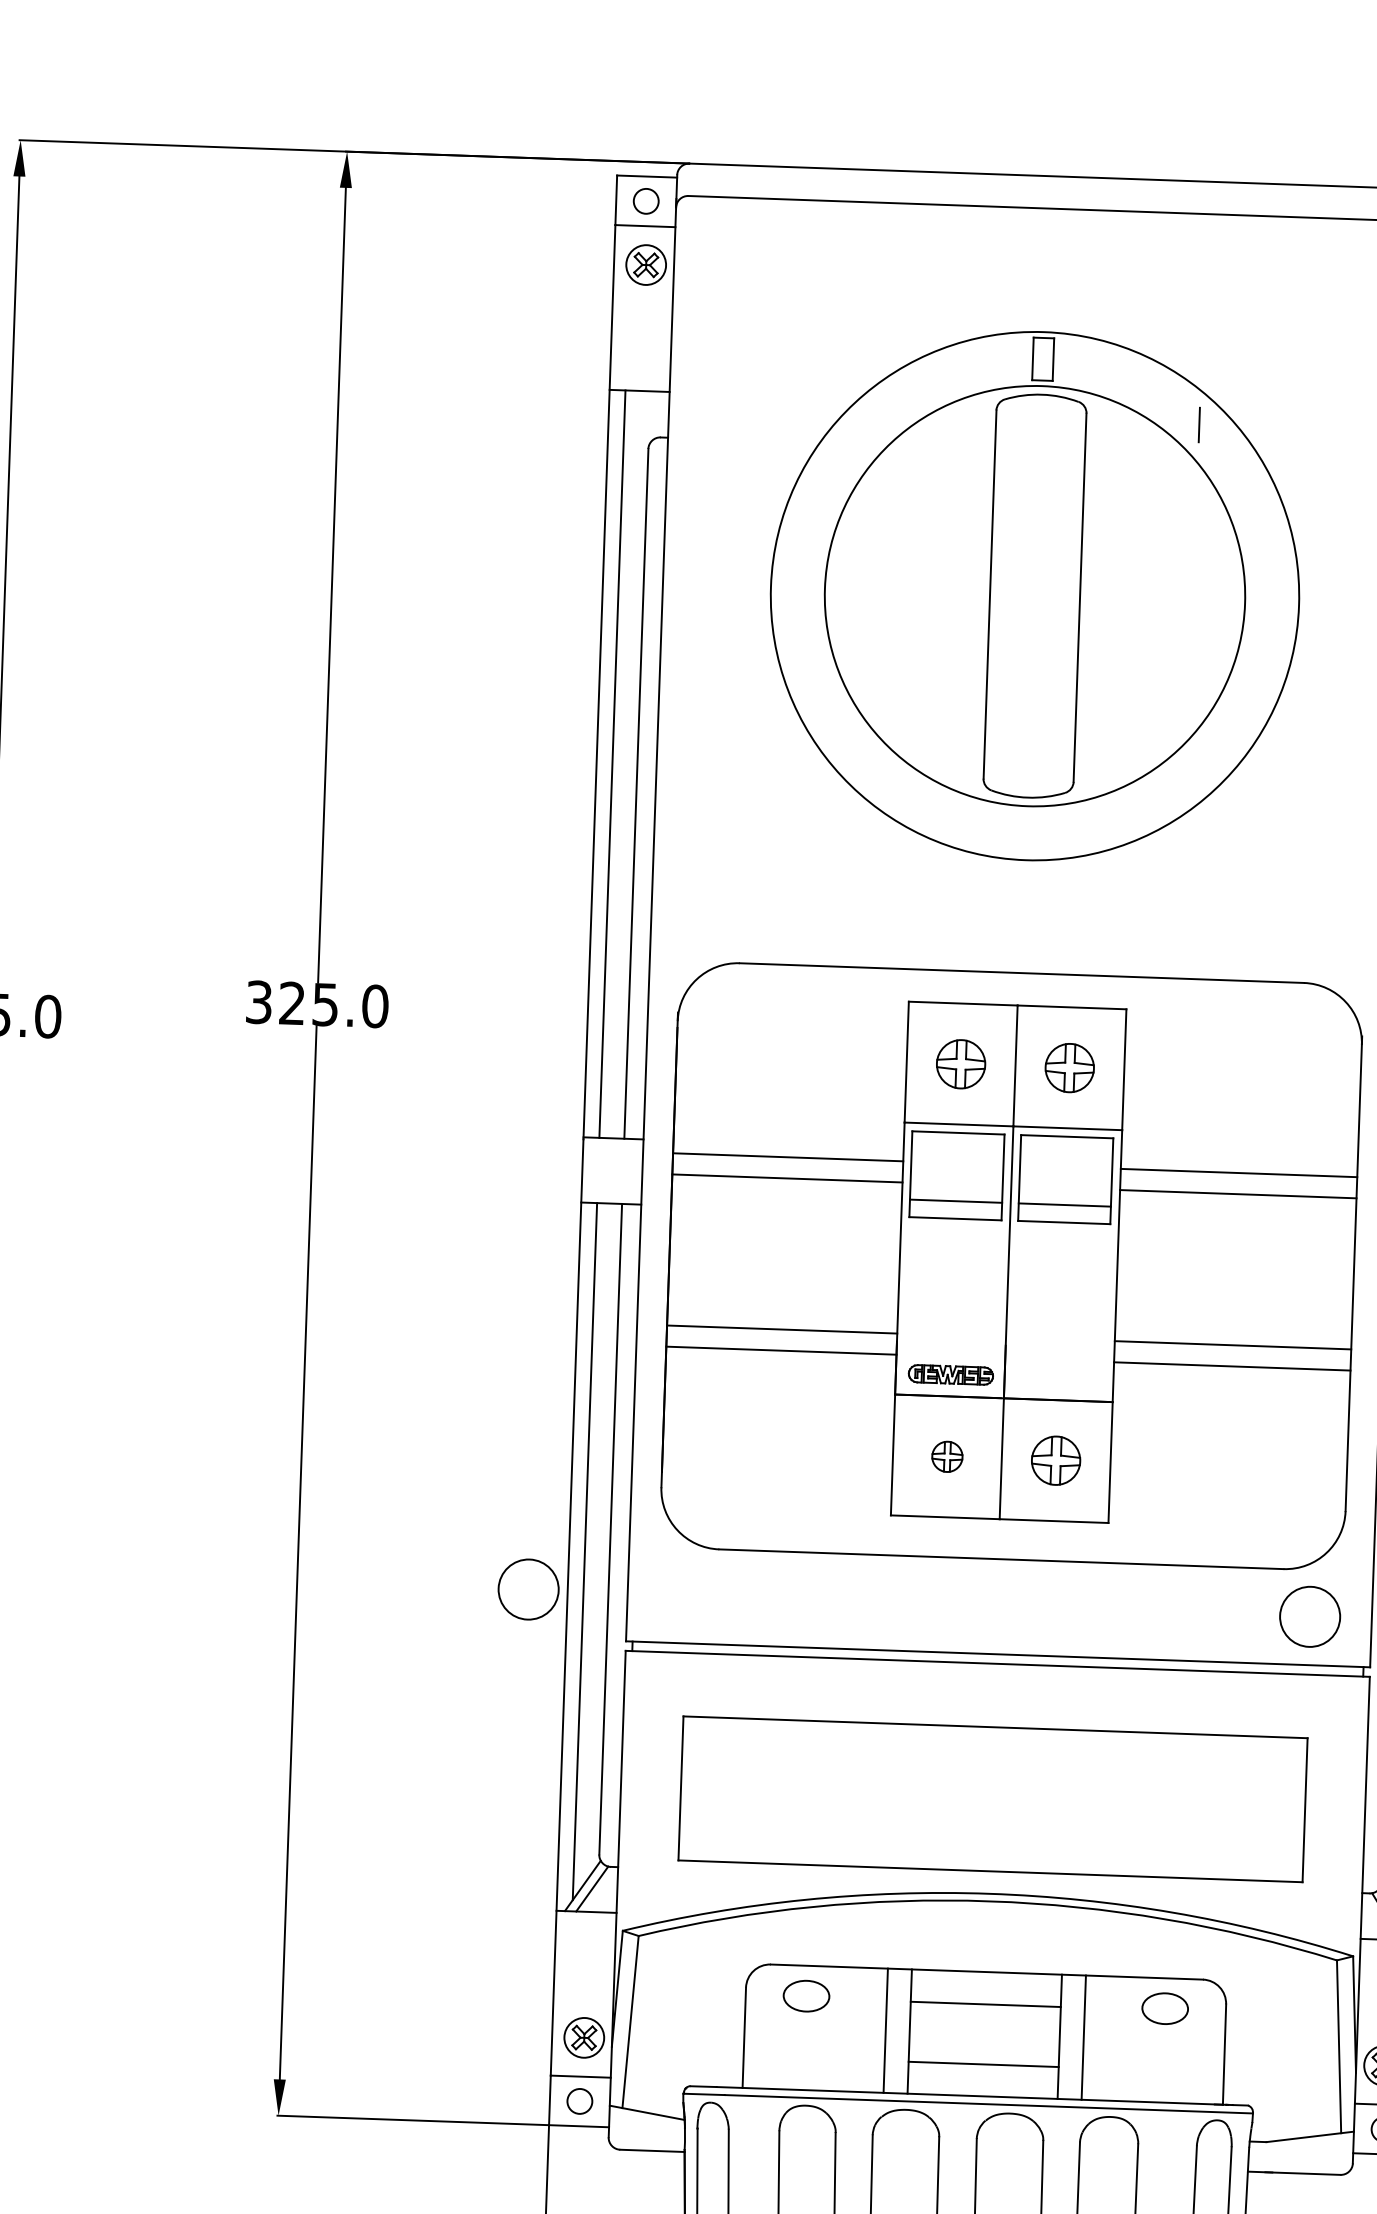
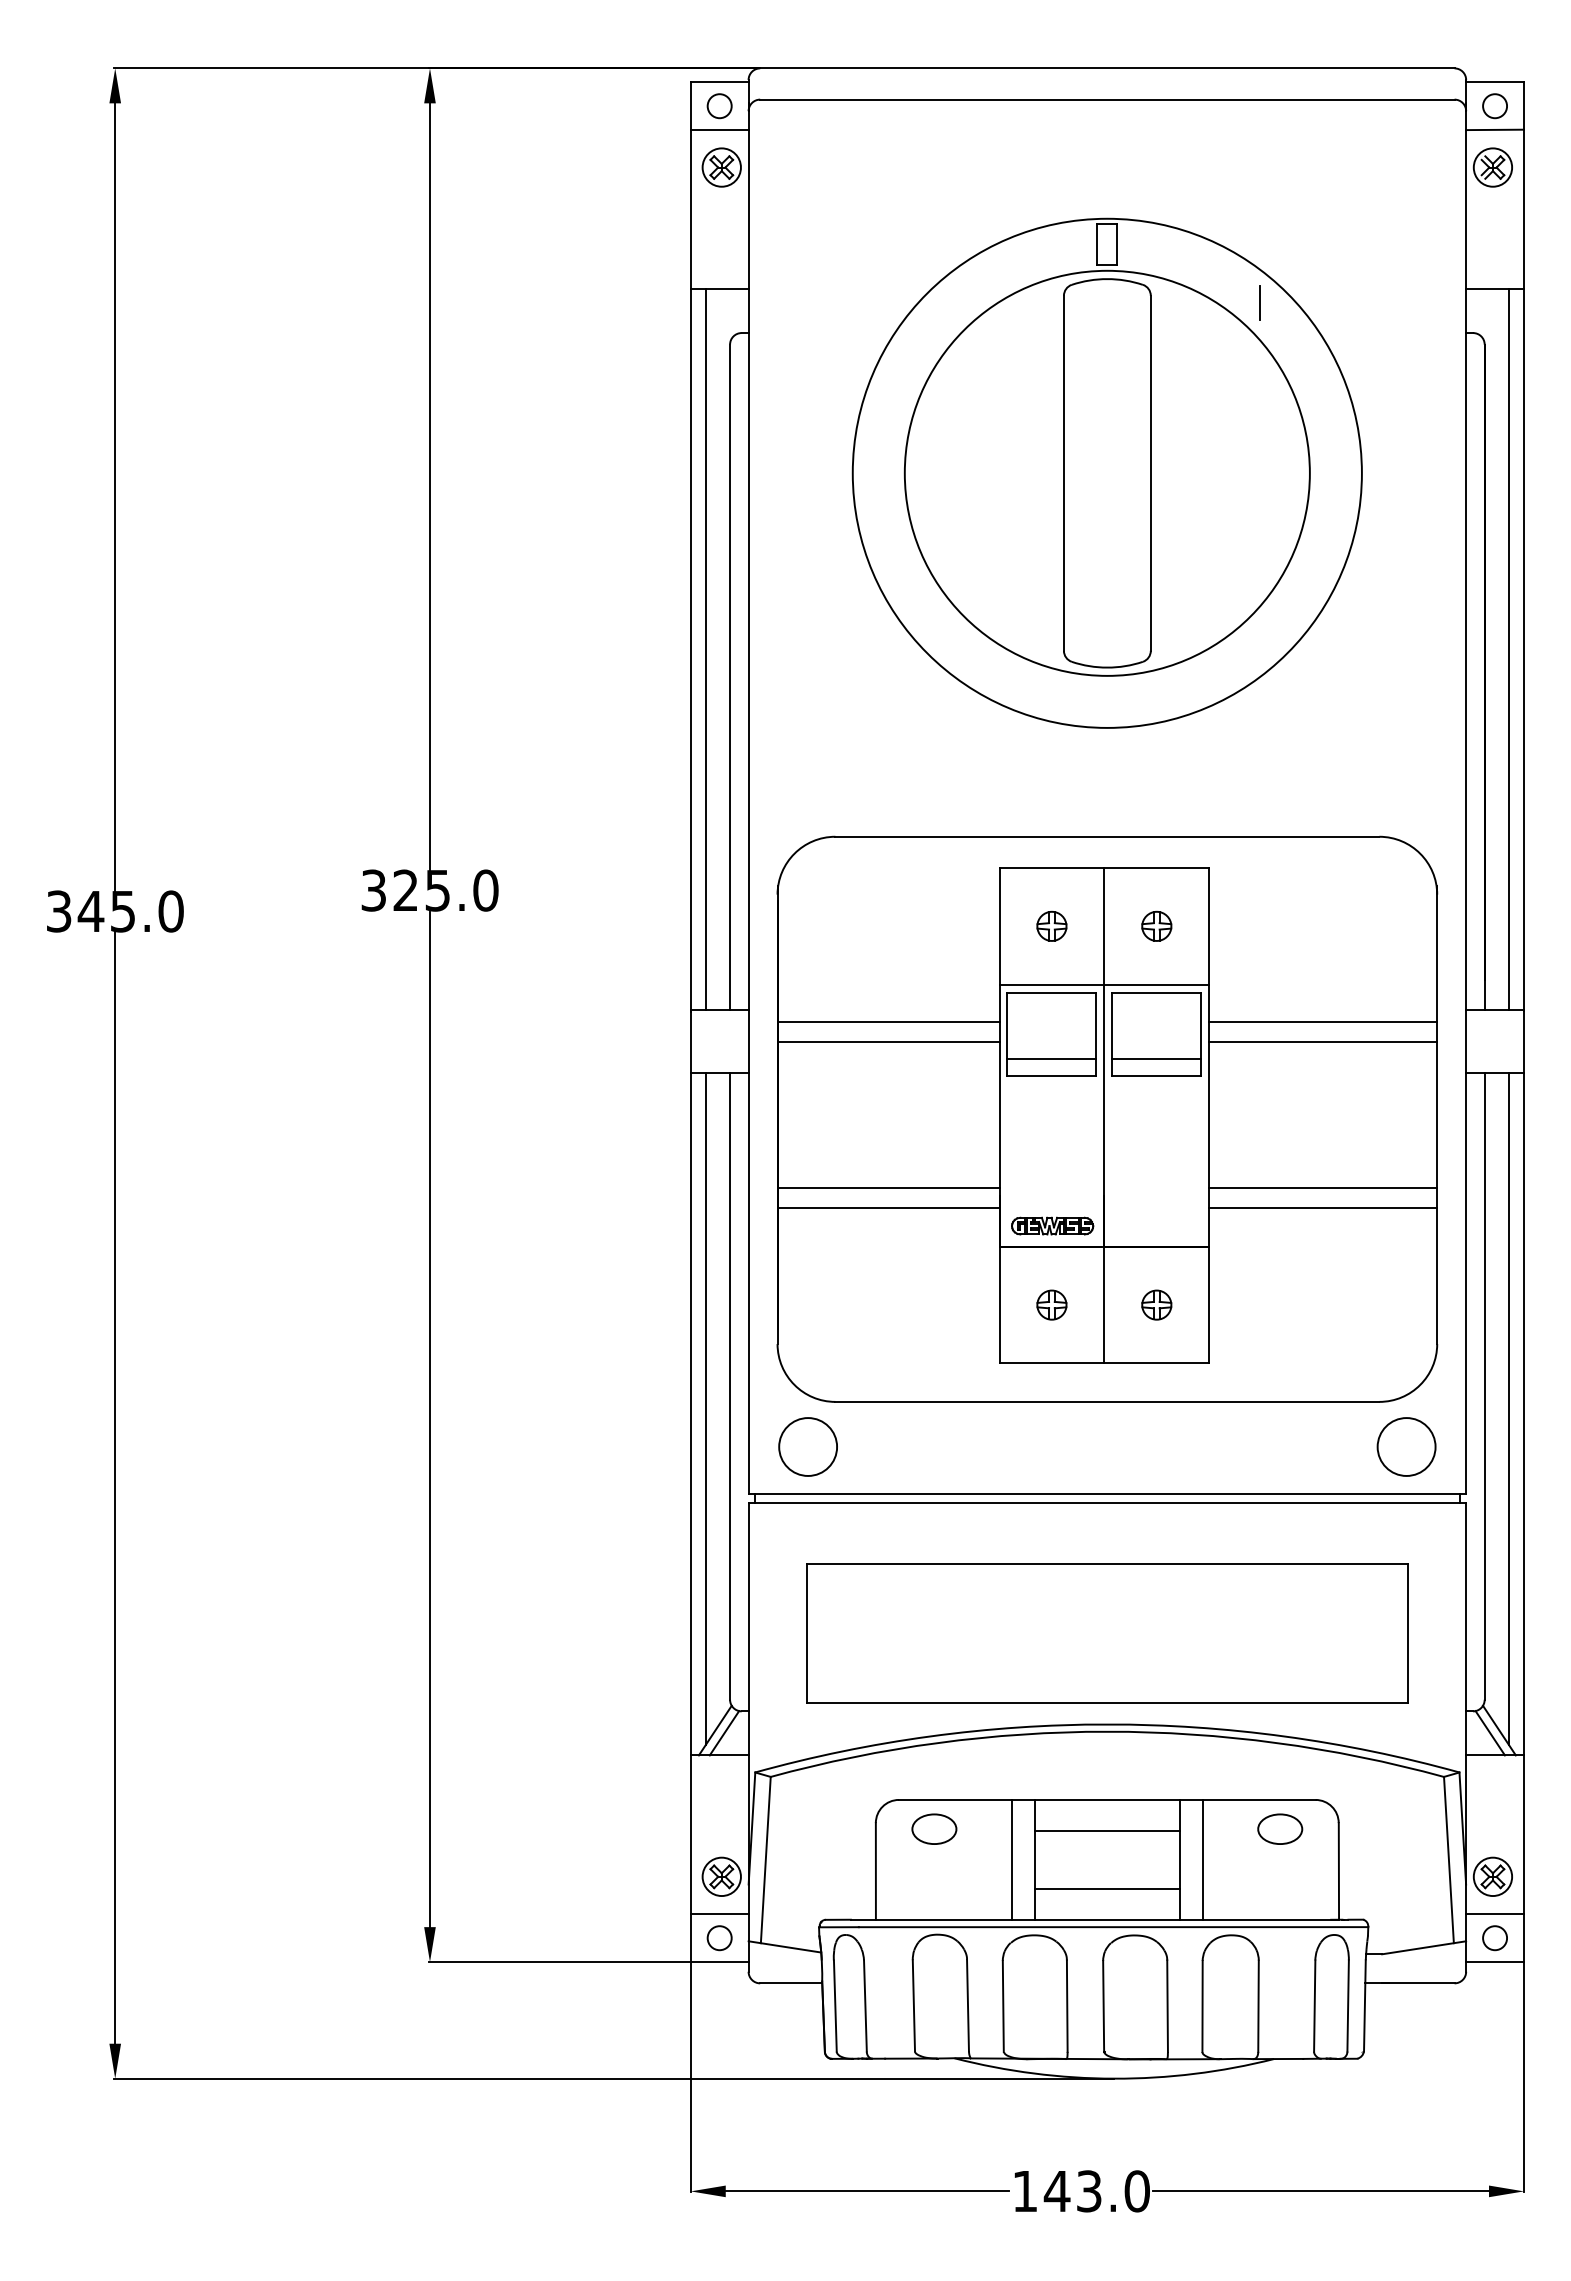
part: (960, 1063) -> (1051, 925), size x0.62
part: (1069, 1066) -> (1156, 925), size x0.62
part: (1055, 1459) -> (1156, 1304), size x0.62
circle: (528, 1589) -> (807, 1446), moved

